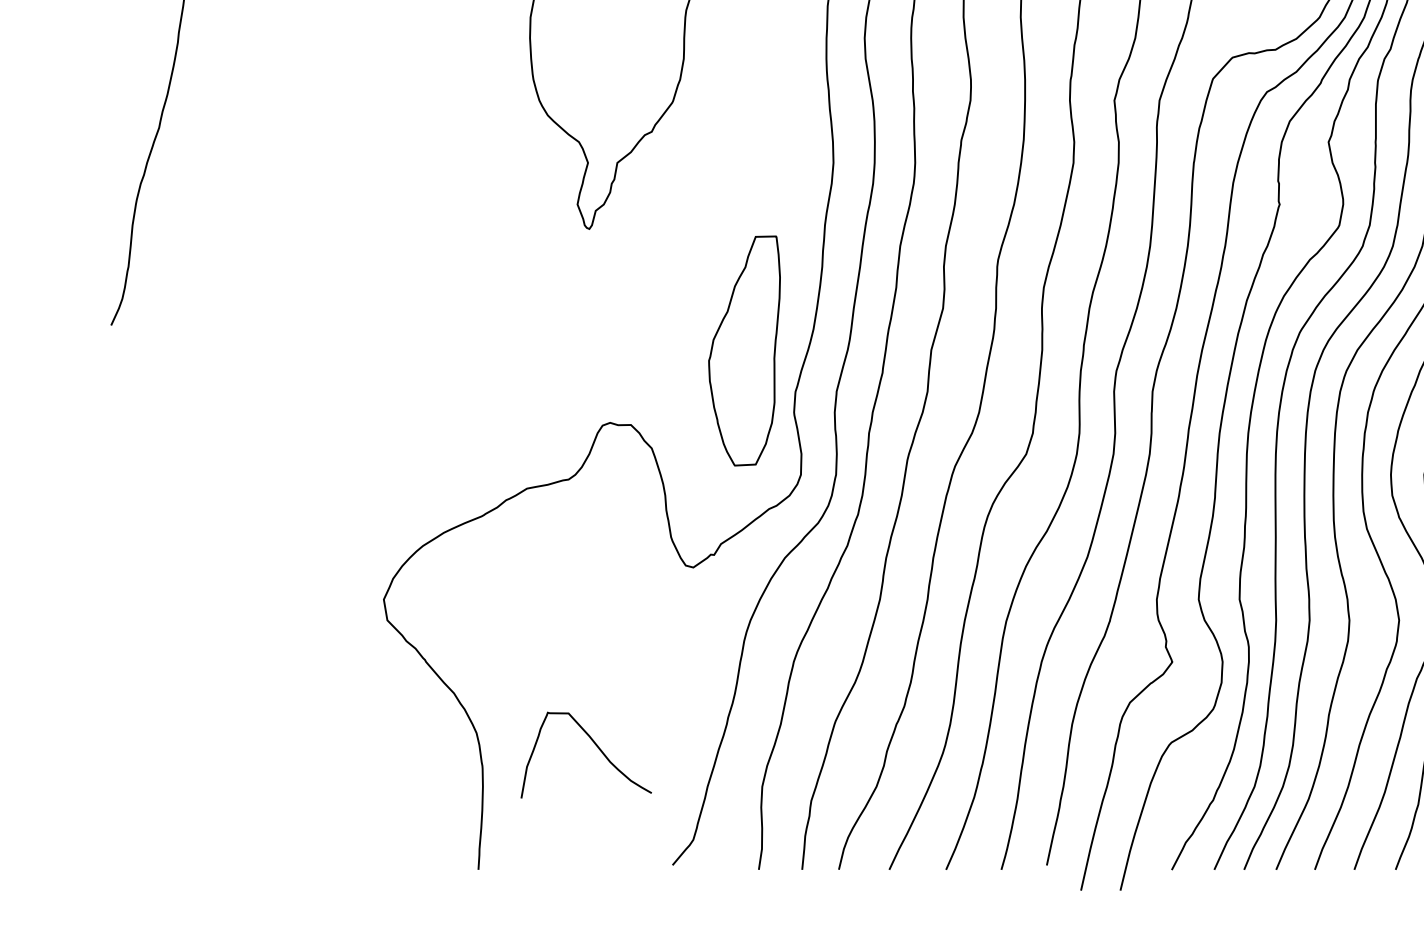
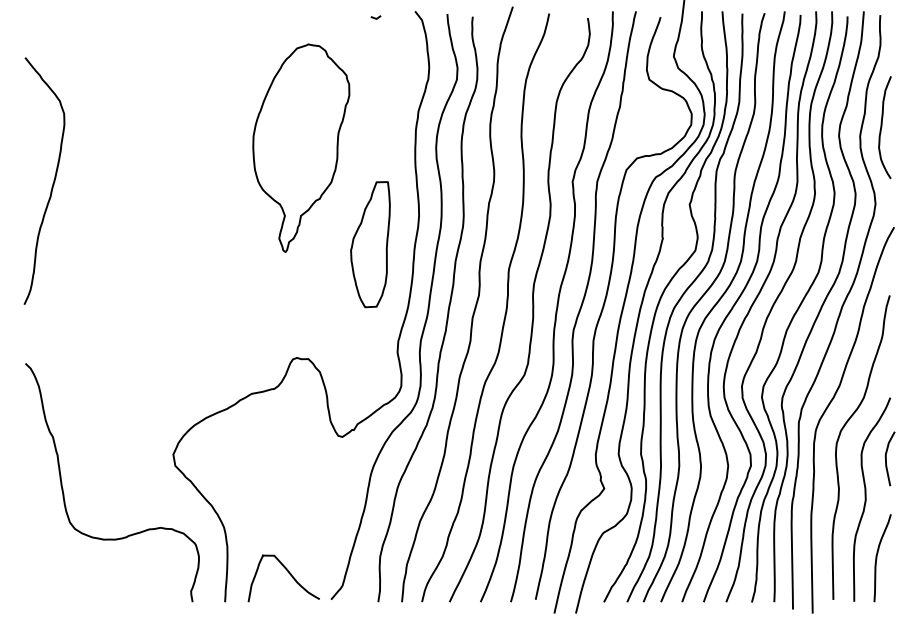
part: (744, 350) -> (370, 244), moved
curve: (184, 670) -> (64, 493), added
curve: (594, 745) -> (288, 573), moved

